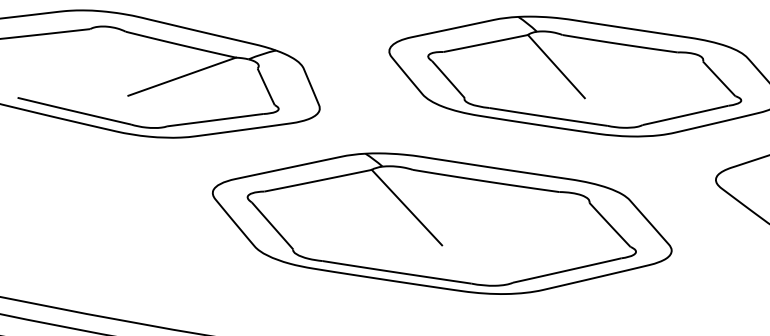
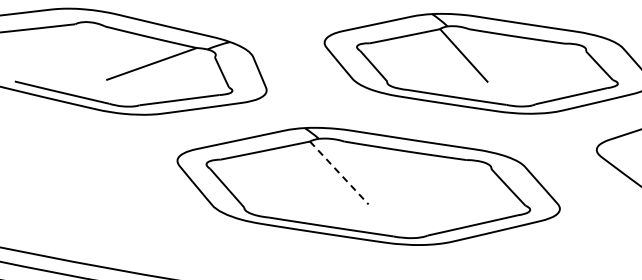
line: (407, 208) -> (339, 173), solid -> dashed

